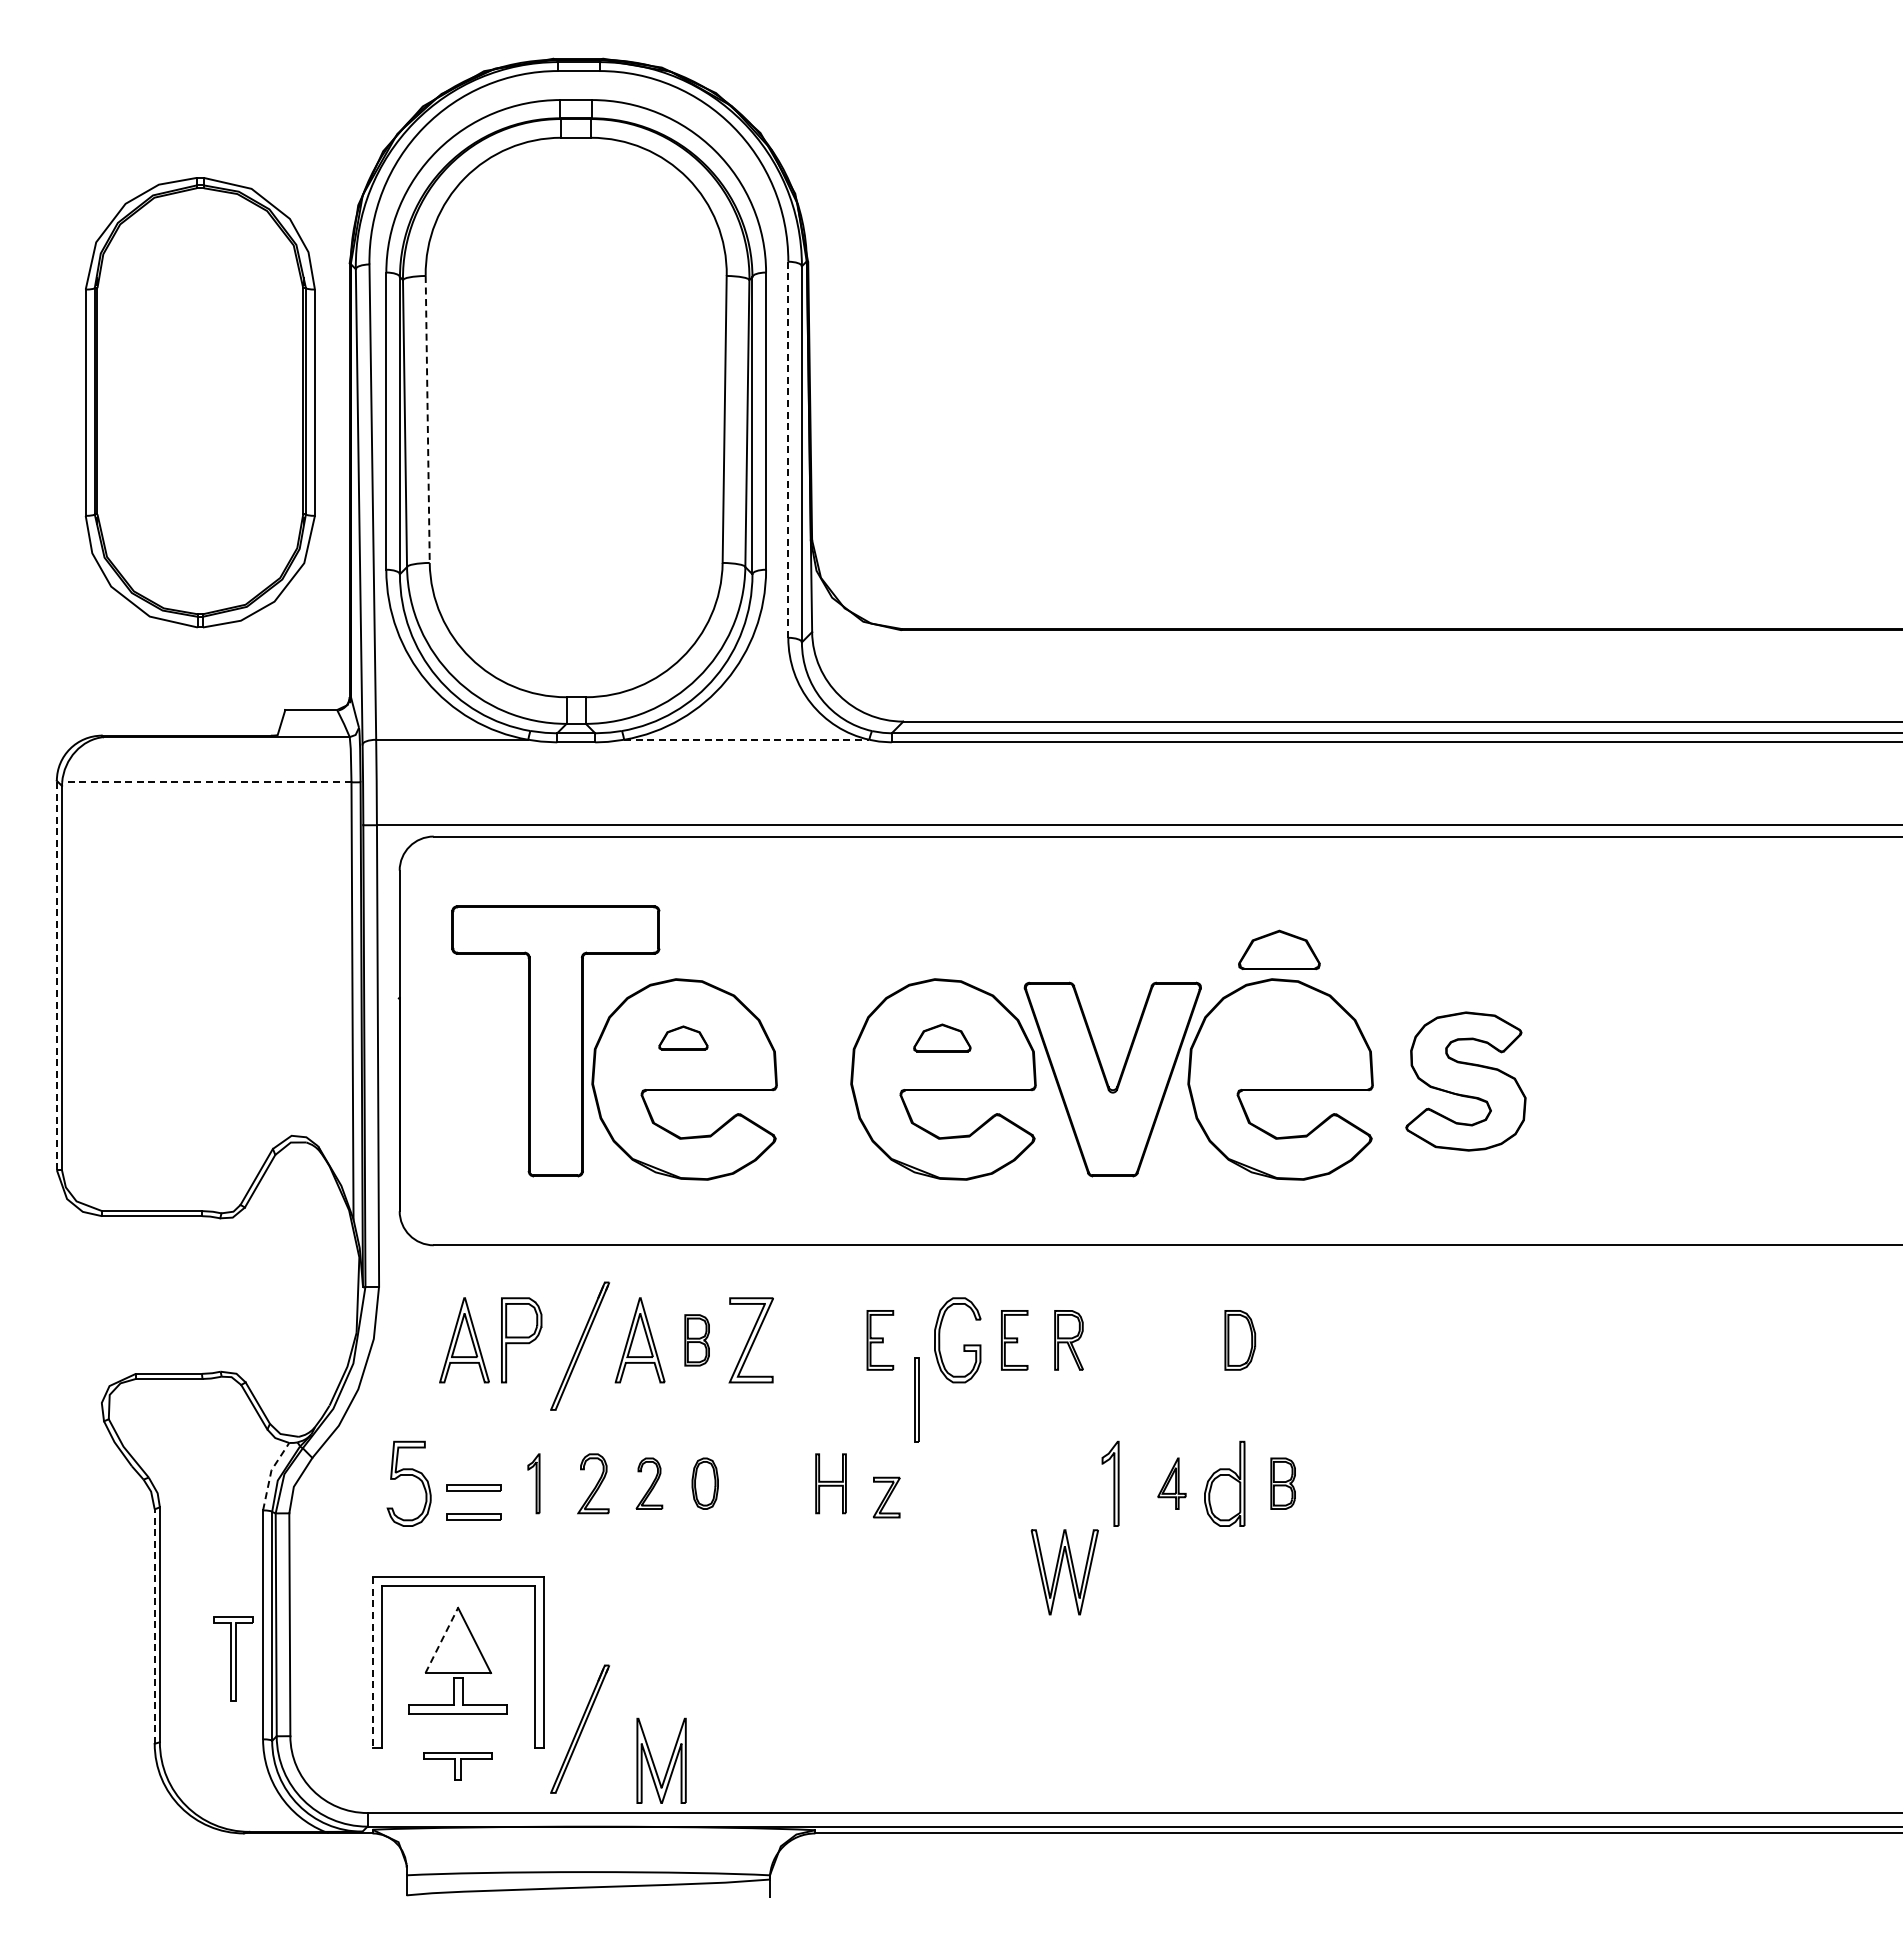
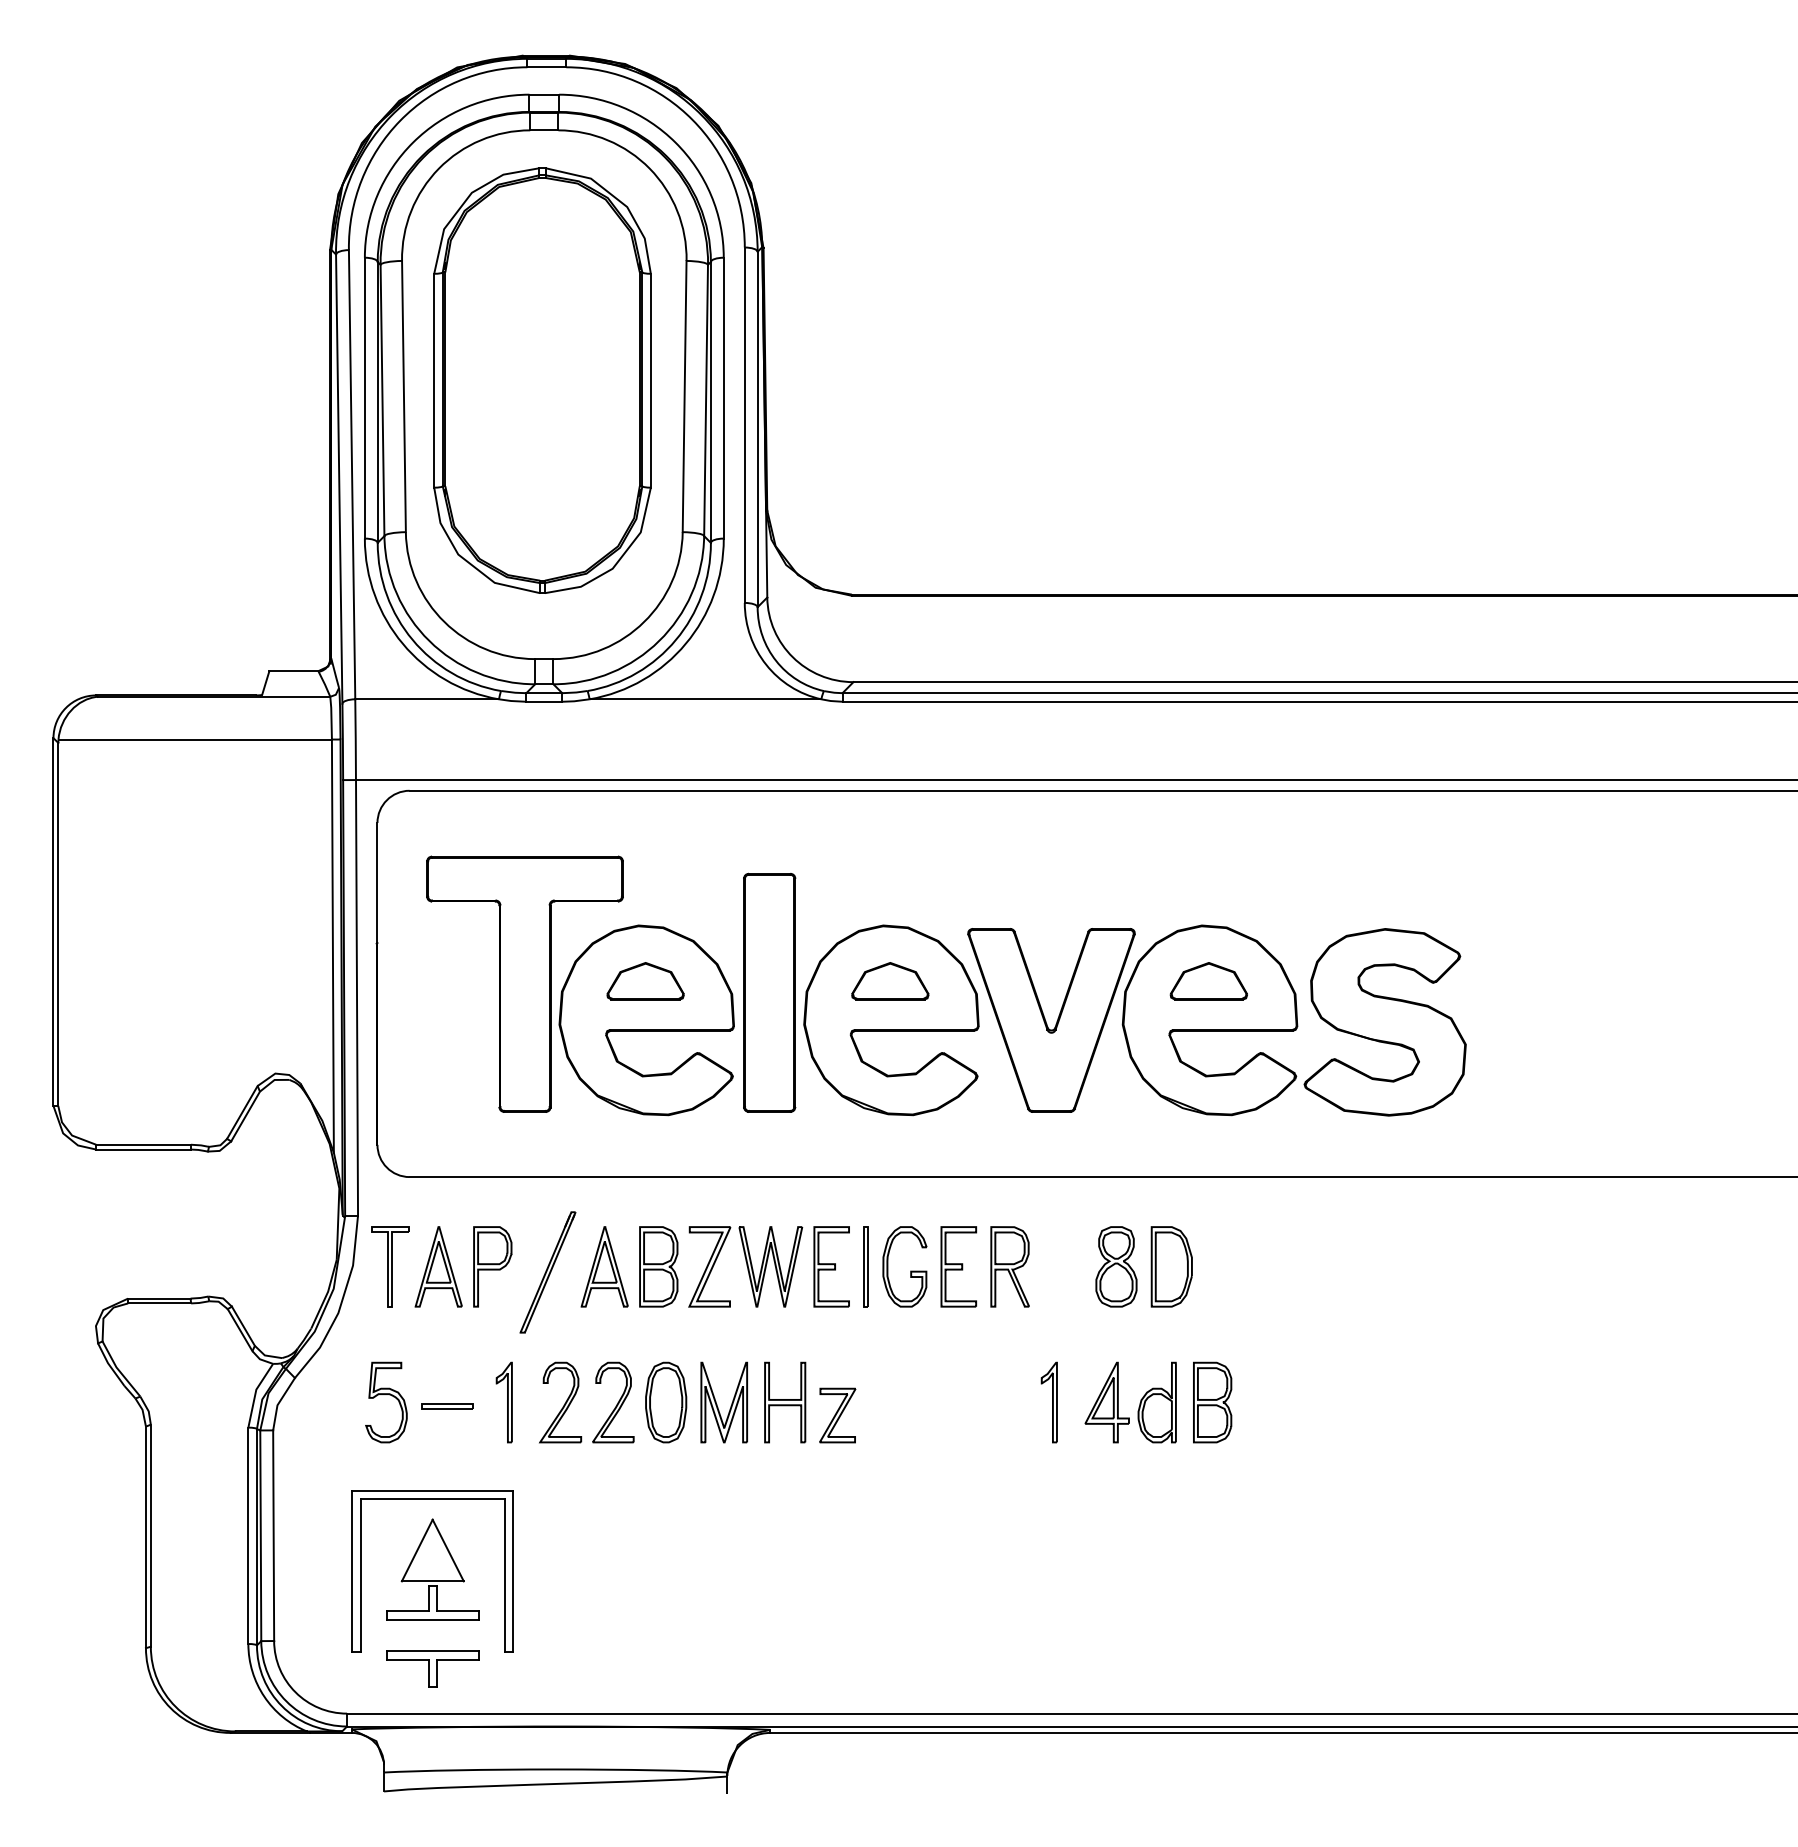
part: (199, 402) -> (541, 380), moved
line: (427, 419) -> (403, 396), dashed -> solid
line: (788, 449) -> (744, 424), dashed -> solid
line: (746, 739) -> (705, 699), dashed -> solid
line: (206, 782) -> (194, 739), dashed -> solid
part: (1279, 949) -> (1208, 980), moved
line: (56, 975) -> (53, 922), dashed -> solid
part: (683, 1037) -> (645, 980), size x1.67
part: (942, 1037) -> (890, 980), size x1.43
part: (814, 1050) -> (769, 992), added
part: (1465, 1081) -> (1384, 1022), size x1.43
part: (696, 1340) -> (657, 1267), size x1.67
part: (880, 1340) -> (831, 1267), size x1.43
part: (1014, 1340) -> (958, 1267), size x1.43
part: (1068, 1340) -> (1009, 1267), size x1.43
part: (1181, 1340) -> (1116, 1267), added
part: (1240, 1340) -> (1172, 1267), size x1.43
part: (916, 1399) -> (865, 1266), moved
line: (270, 1474) -> (255, 1393), dashed -> solid
part: (533, 1483) -> (503, 1402), size x1.43
part: (593, 1483) -> (560, 1402), size x1.43
part: (649, 1483) -> (613, 1402), size x1.67
part: (705, 1483) -> (666, 1402), size x1.67
part: (830, 1483) -> (784, 1402), size x1.43
part: (1171, 1483) -> (1106, 1402), size x1.67
part: (1282, 1483) -> (1211, 1402), size x1.67
part: (886, 1497) -> (837, 1415), size x1.43
part: (473, 1516) -> (447, 1433), removed
part: (1064, 1572) -> (770, 1267), moved
line: (154, 1626) -> (145, 1537), dashed -> solid
line: (442, 1640) -> (417, 1550), dashed -> solid
part: (233, 1658) -> (390, 1266), moved
line: (373, 1663) -> (352, 1572), dashed -> solid
part: (580, 1728) -> (548, 1633), removed
part: (654, 1763) -> (717, 1405), moved
part: (457, 1765) -> (432, 1668), size x1.43

